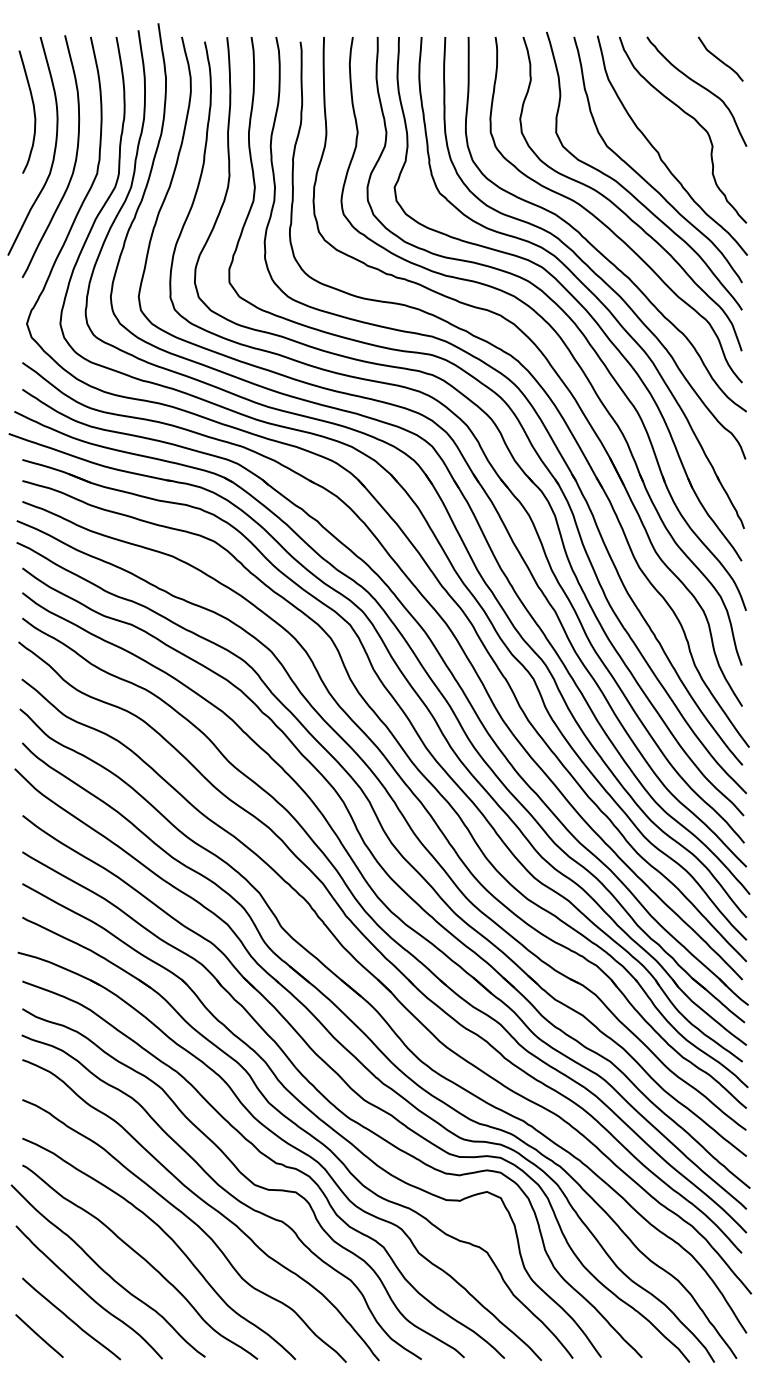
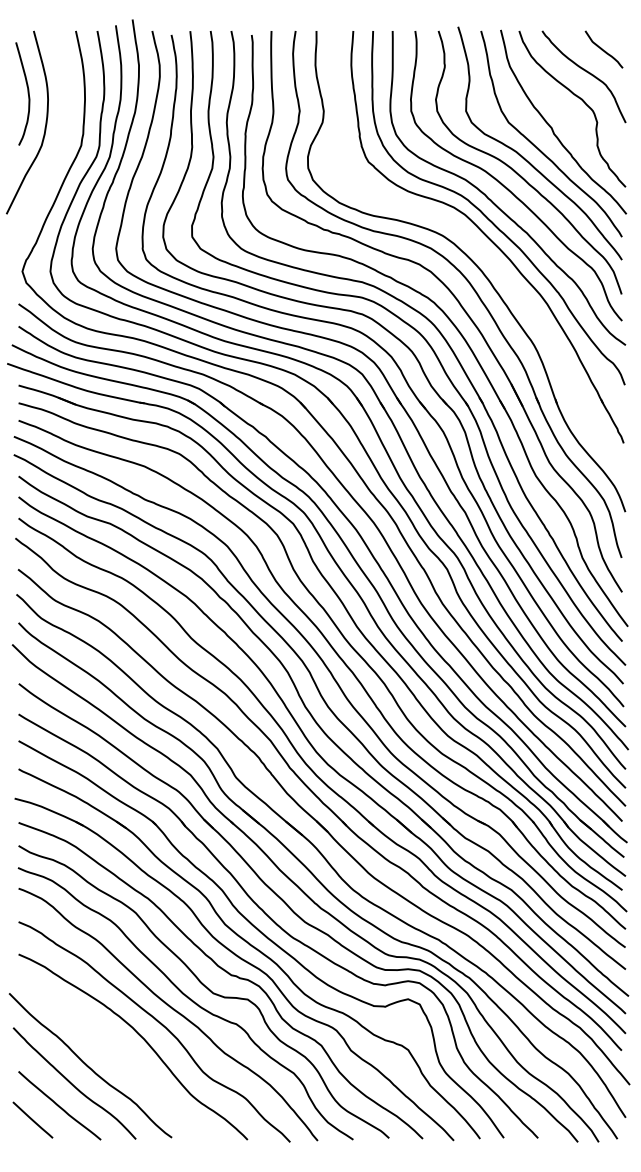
curve: (73, 164) -> (61, 137), removed
part: (567, 298) -> (475, 250), removed
curve: (142, 1259) -> (119, 1055), removed

